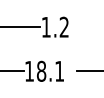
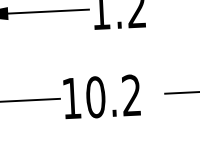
text: (49, 70) -> (111, 94), 18.1 -> 10.2

